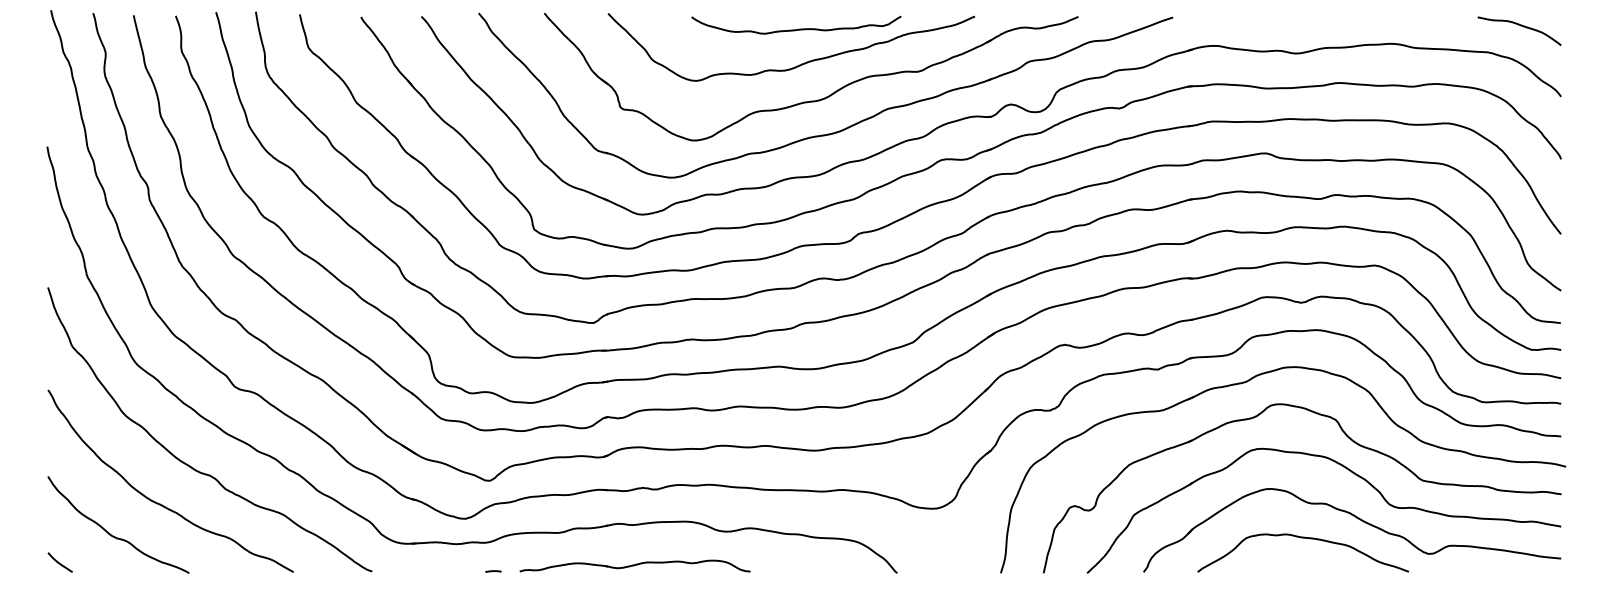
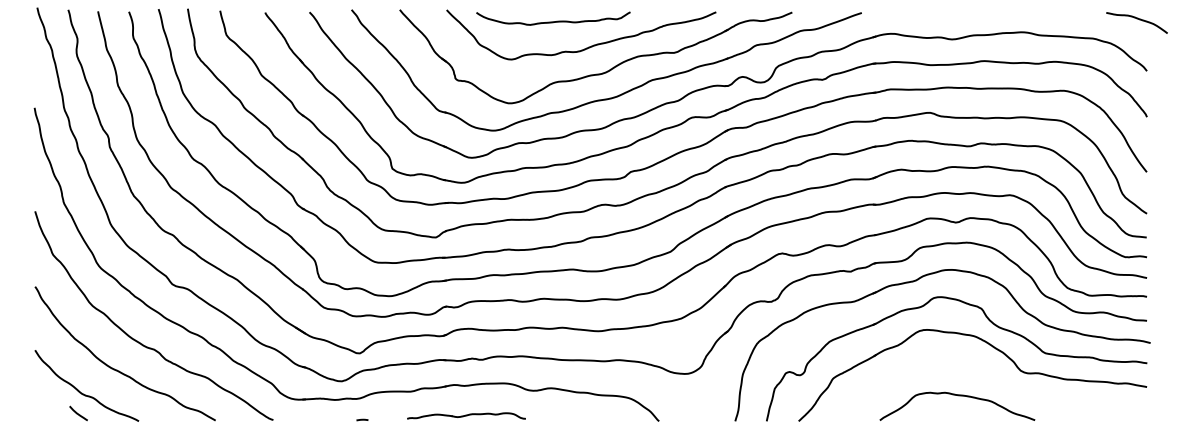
curve: (1520, 26) -> (1137, 19), moved
curve: (798, 28) -> (554, 21), moved
part: (1358, 519) -> (998, 381), removed
curve: (59, 562) -> (78, 413), moved
part: (634, 565) -> (466, 415), size x0.7

